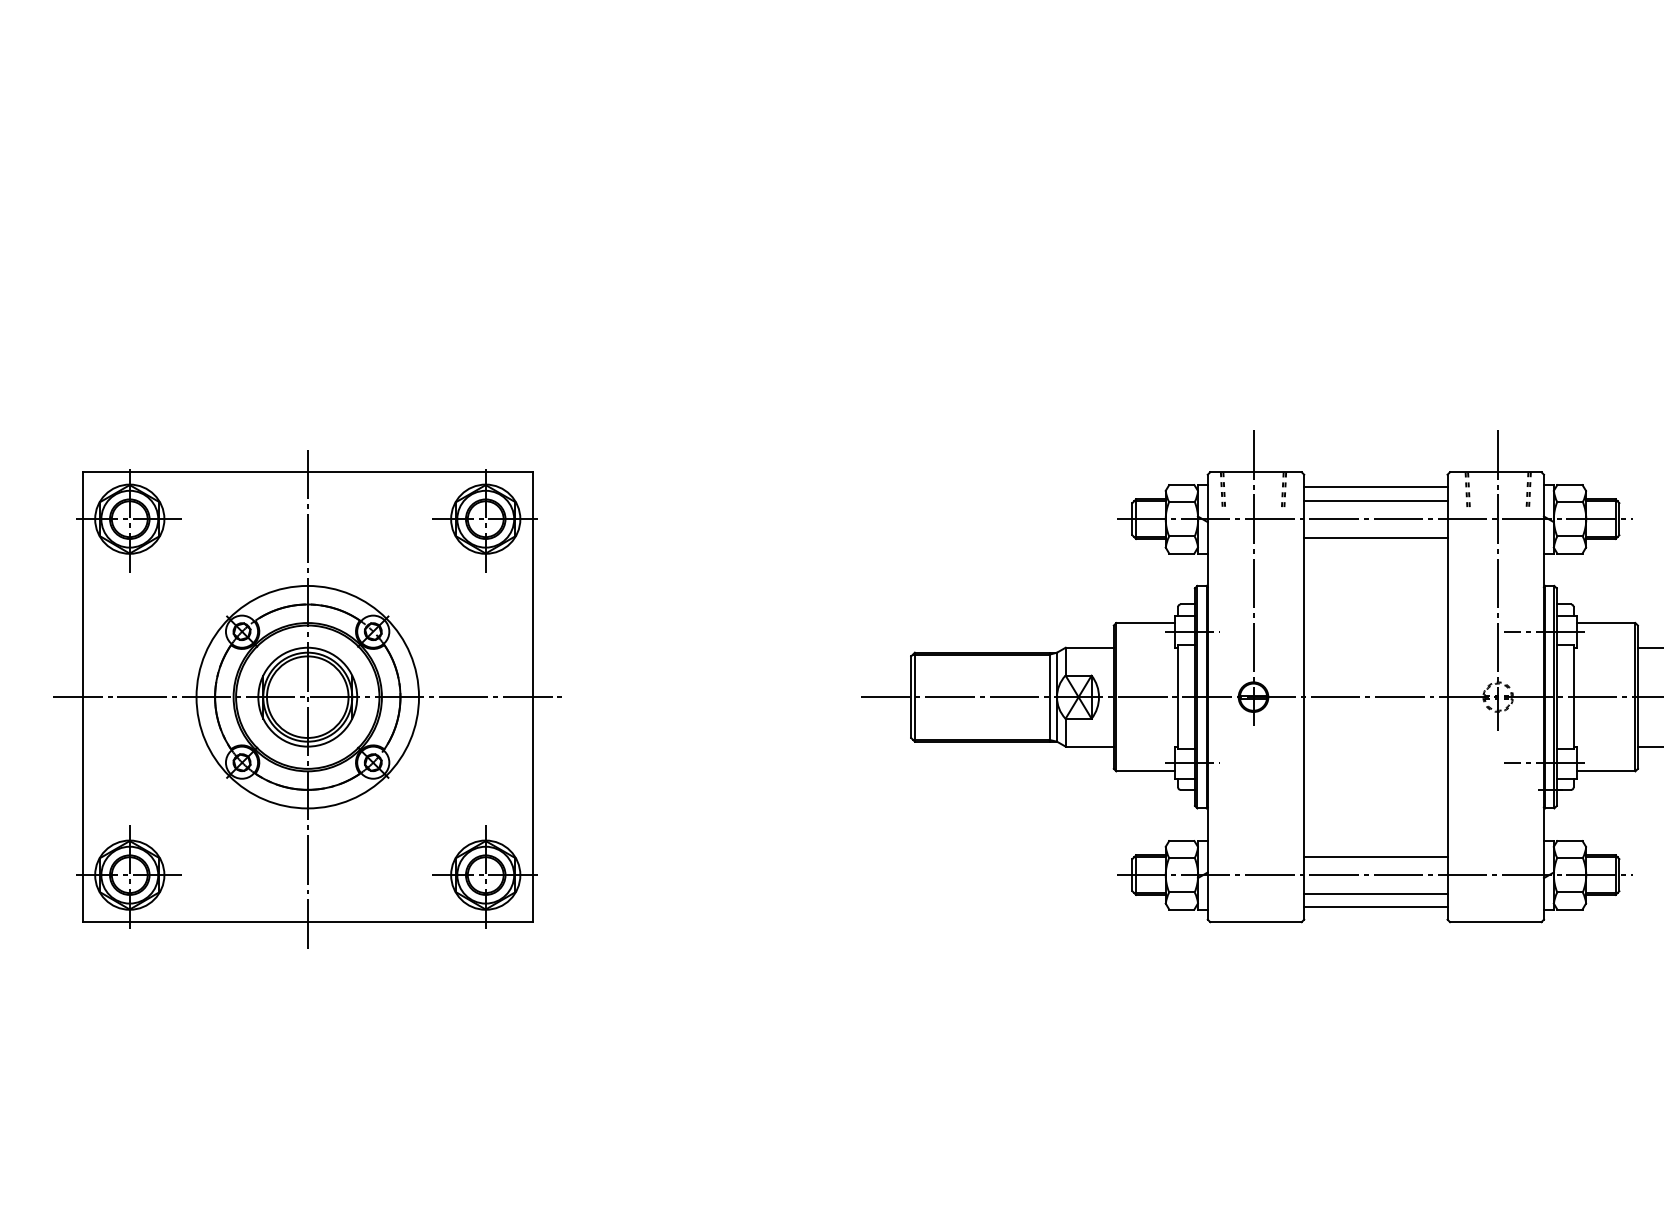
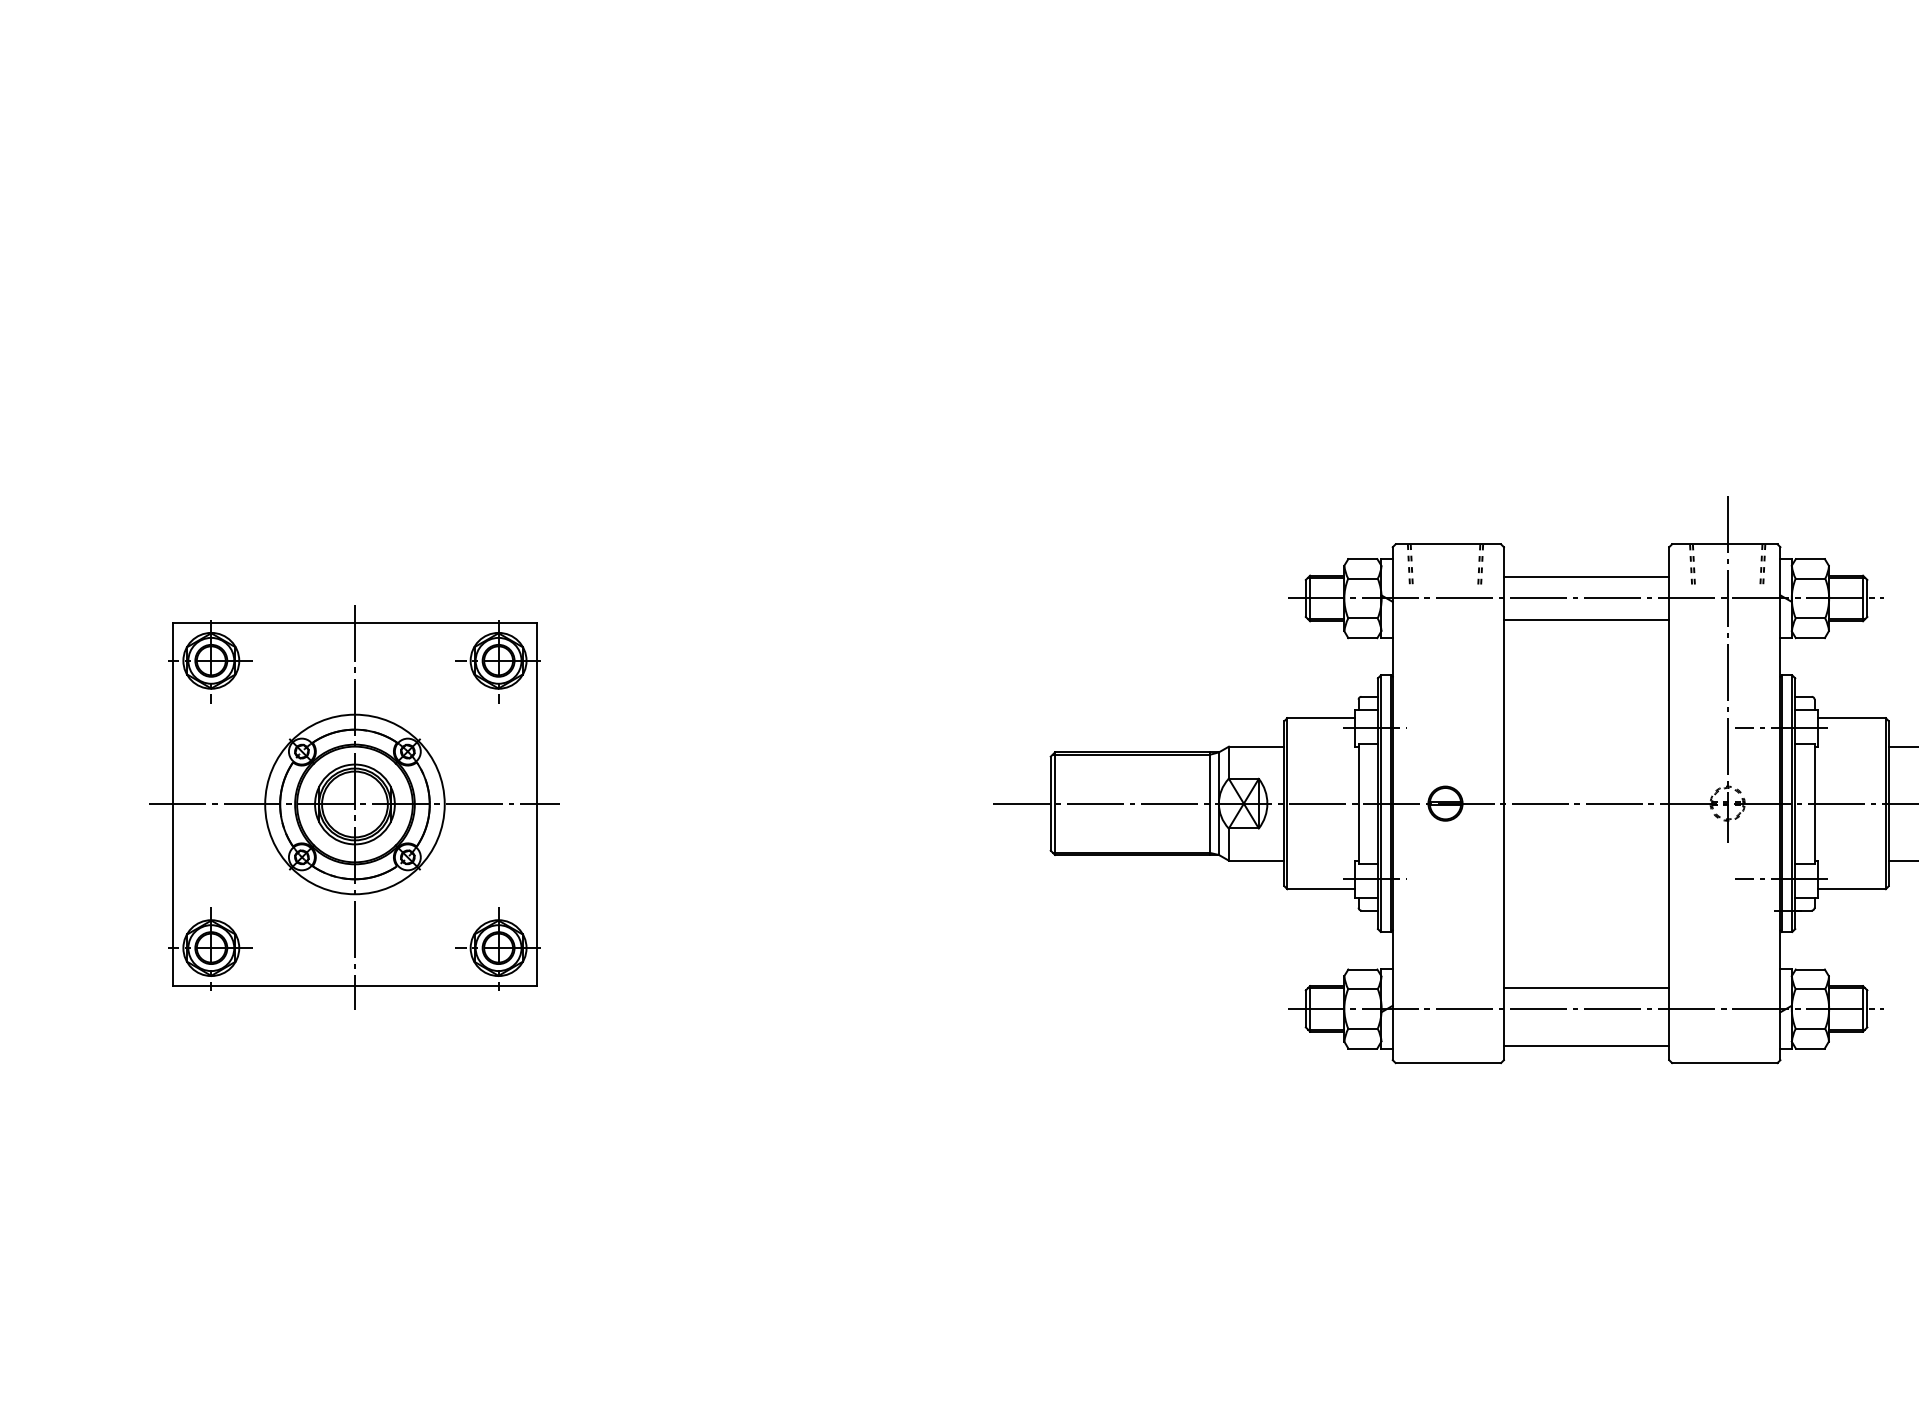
line: (1375, 487) -> (1586, 561), removed
line: (1253, 577) -> (1445, 665), removed
part: (307, 699) -> (354, 806), size x0.7
line: (1375, 893) -> (1586, 1030), removed

